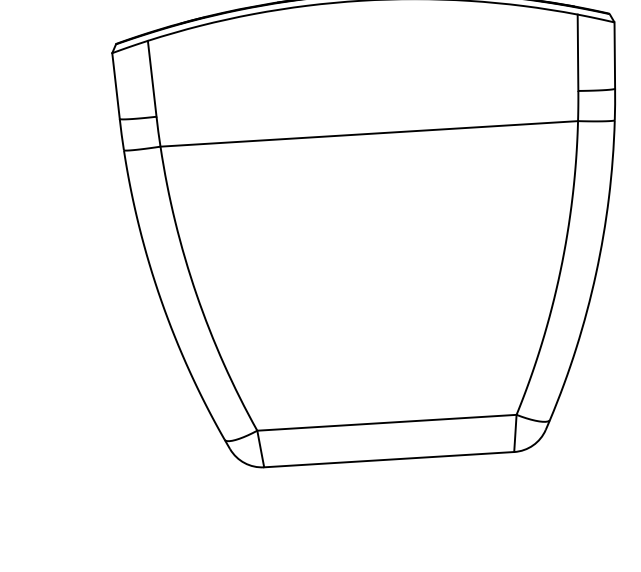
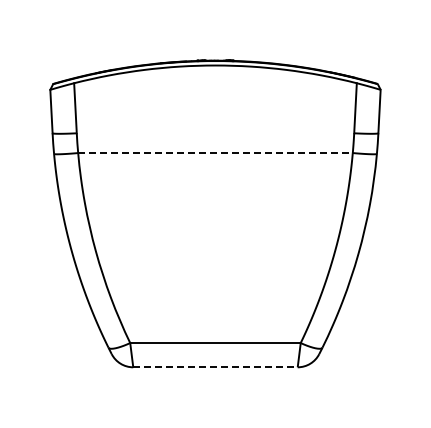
line: (369, 134) -> (215, 153), solid -> dashed
line: (389, 459) -> (215, 367), solid -> dashed

